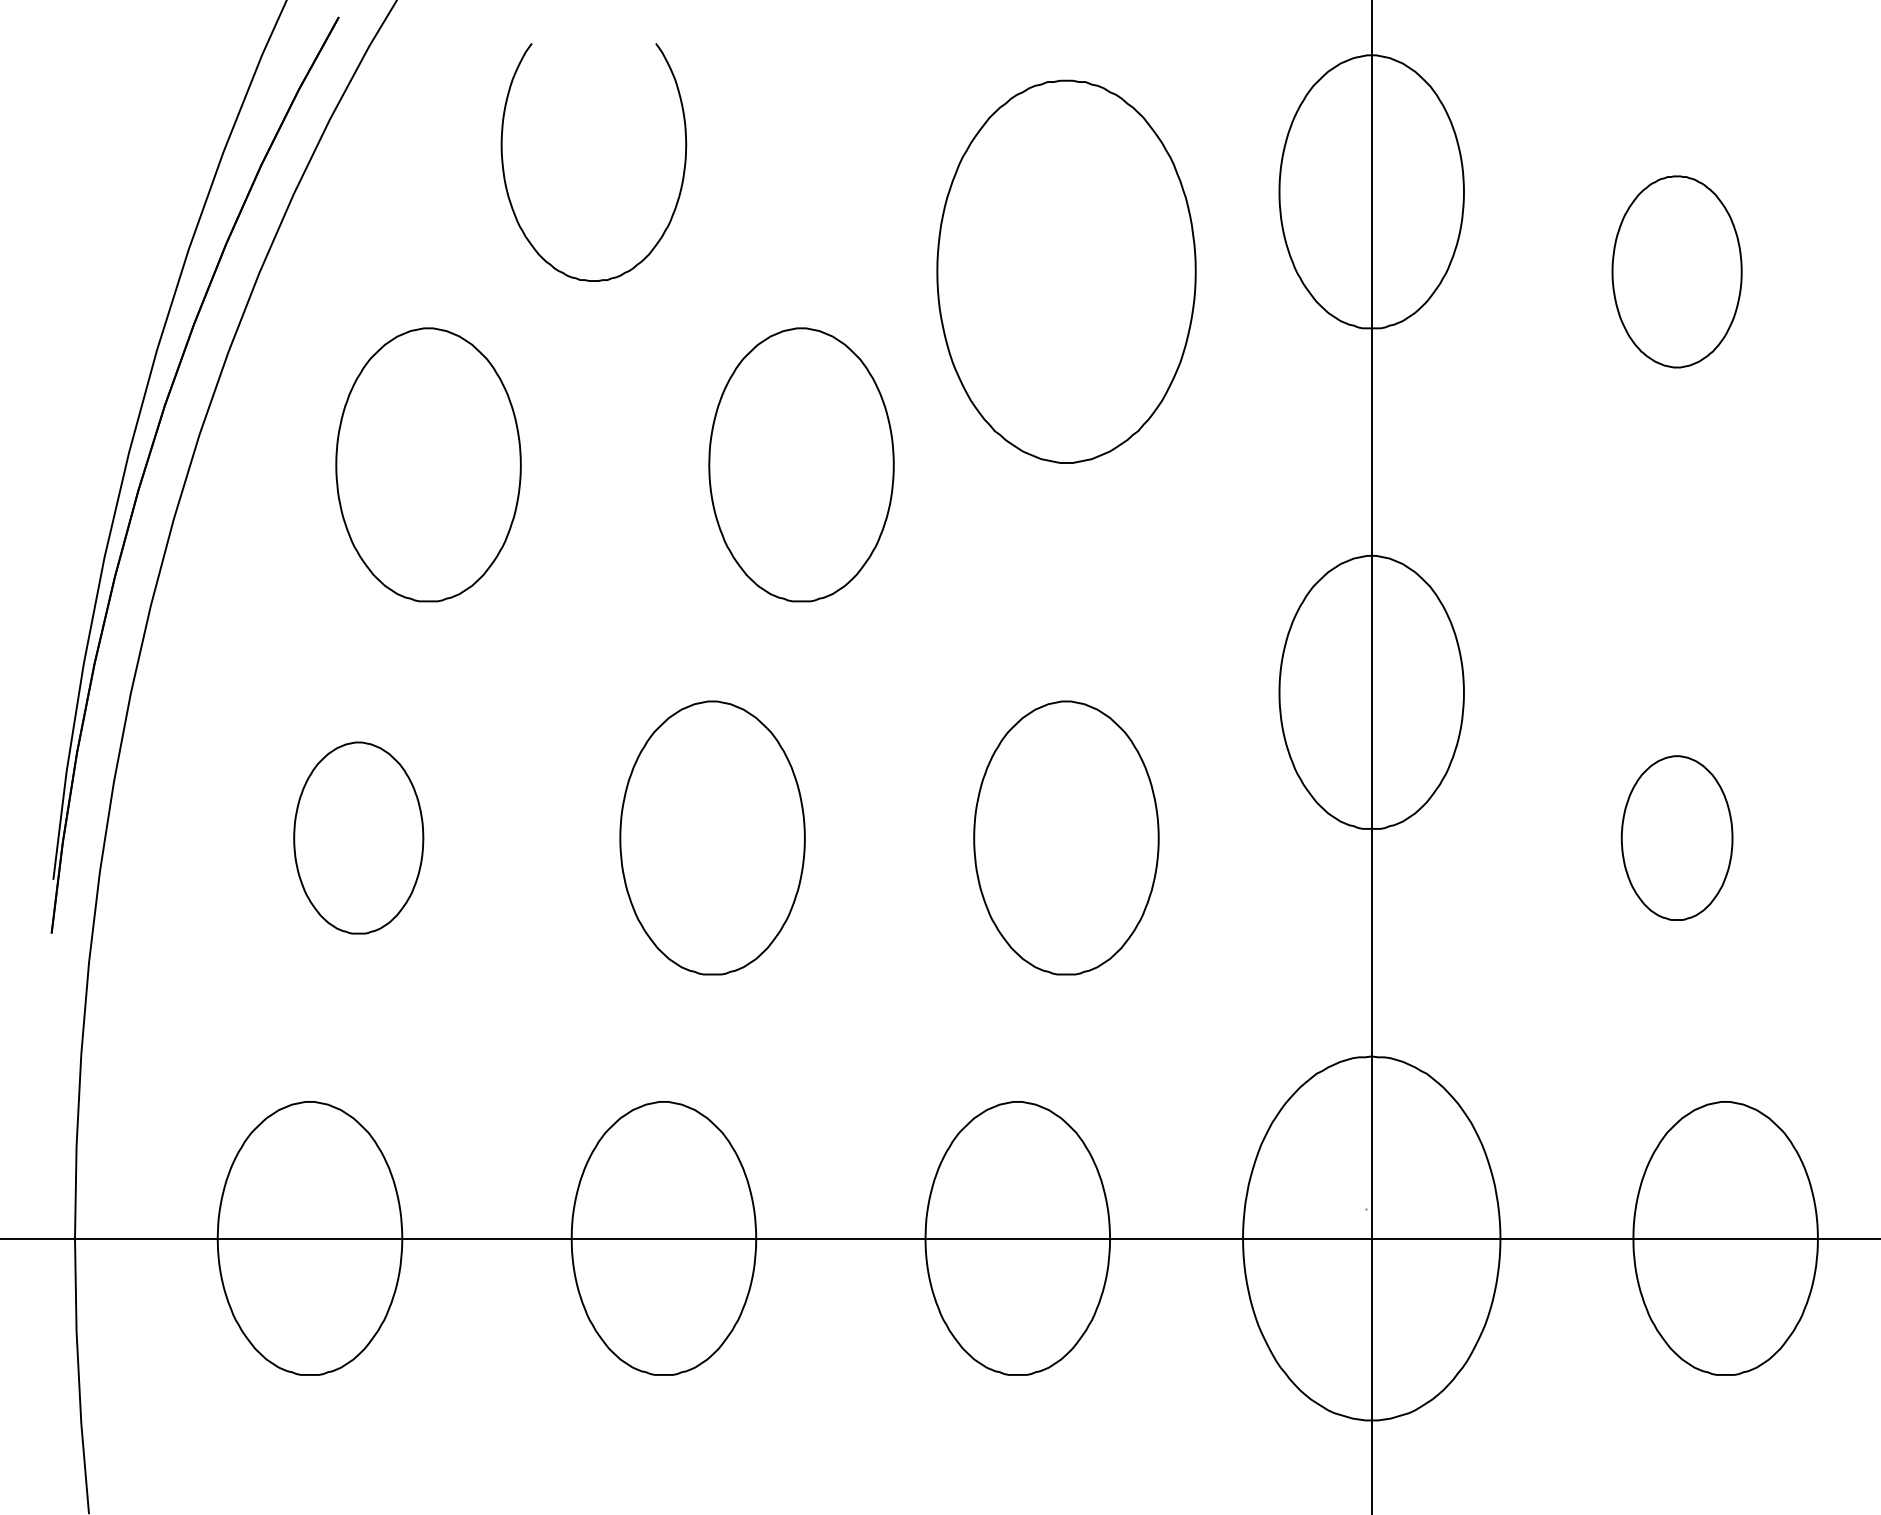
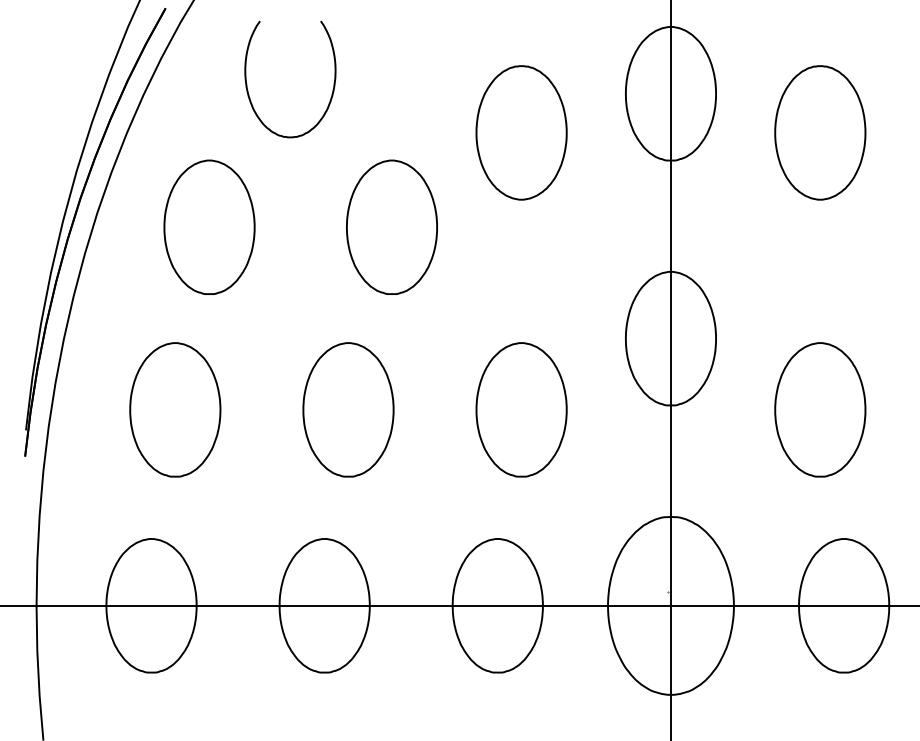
part: (1066, 271) -> (521, 132), size x0.71
part: (1677, 271) -> (820, 132), size x1.43
part: (358, 837) -> (175, 409), size x1.43
part: (1677, 837) -> (820, 409), size x1.67

